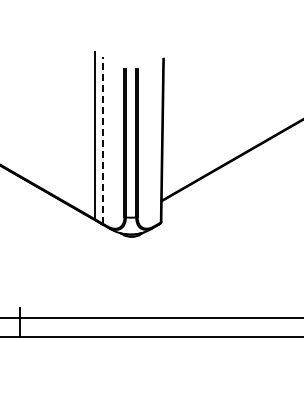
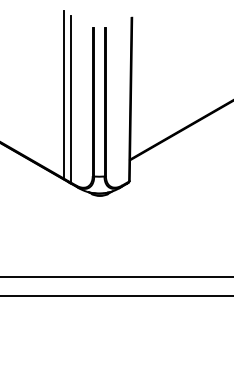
line: (102, 139) -> (70, 98), dashed -> solid

